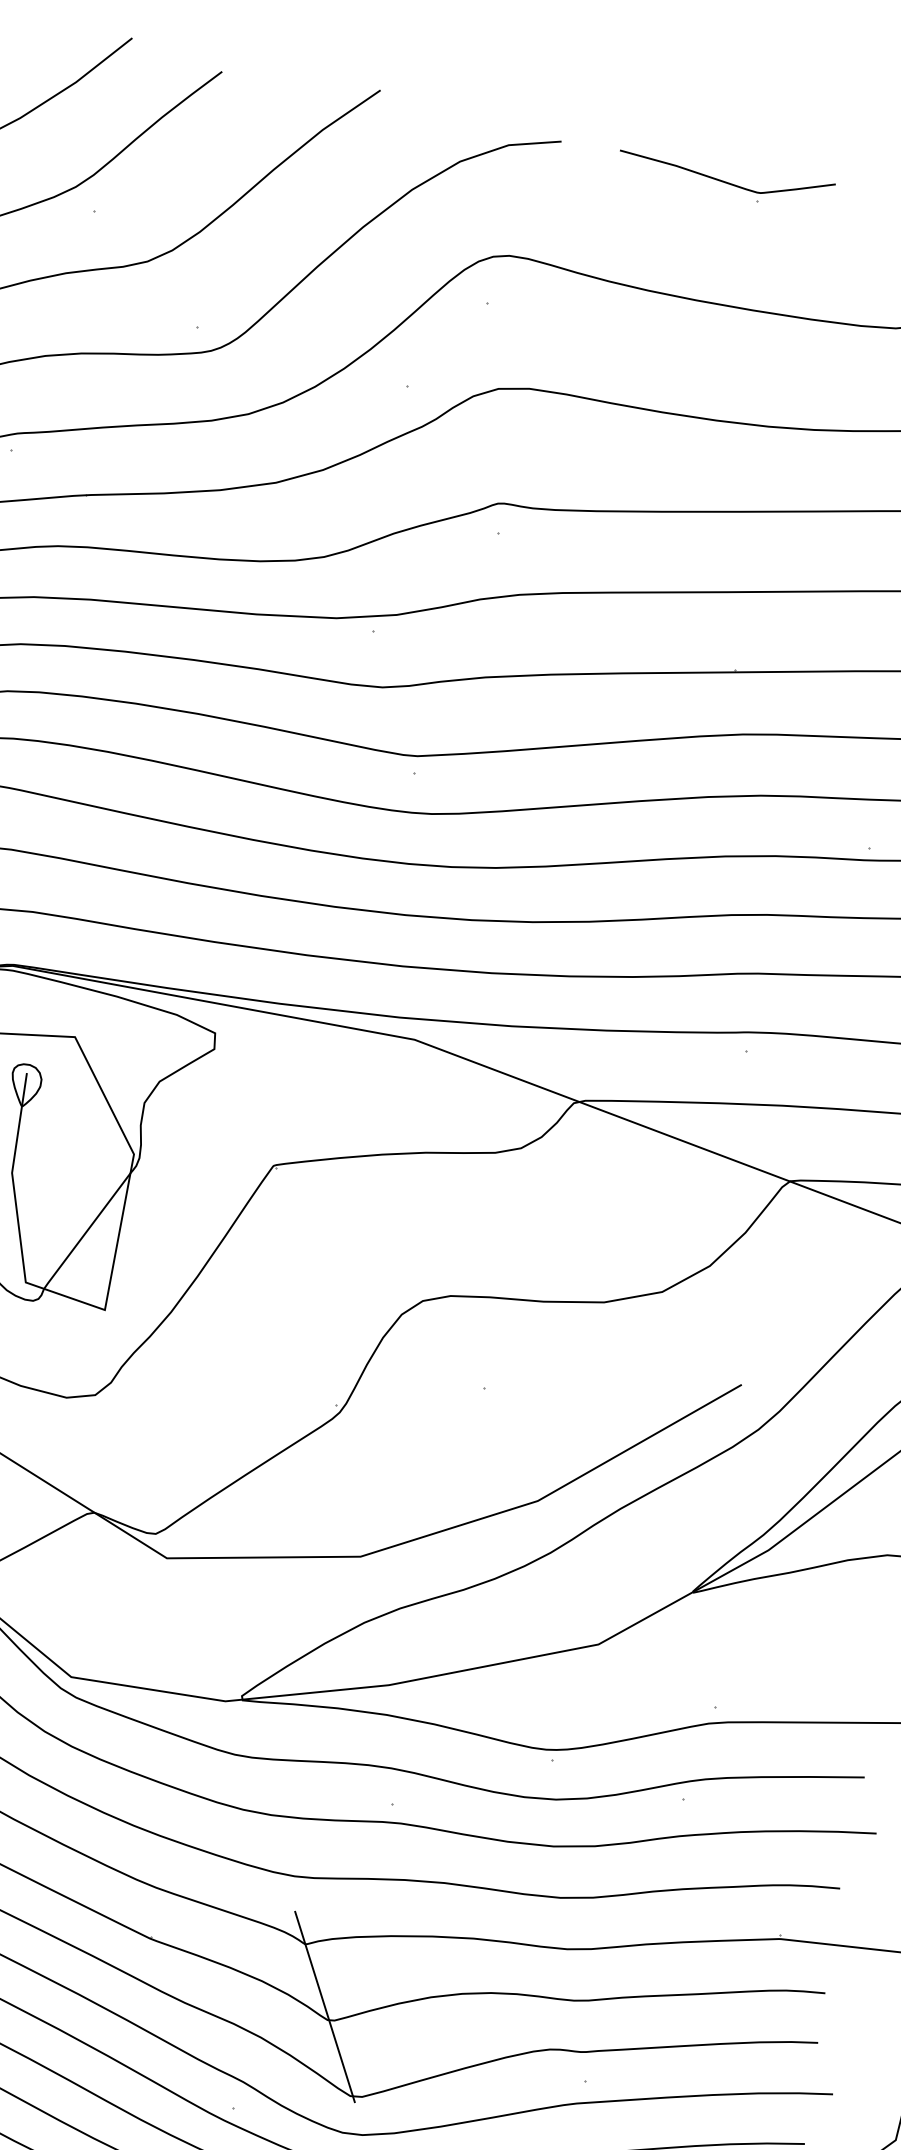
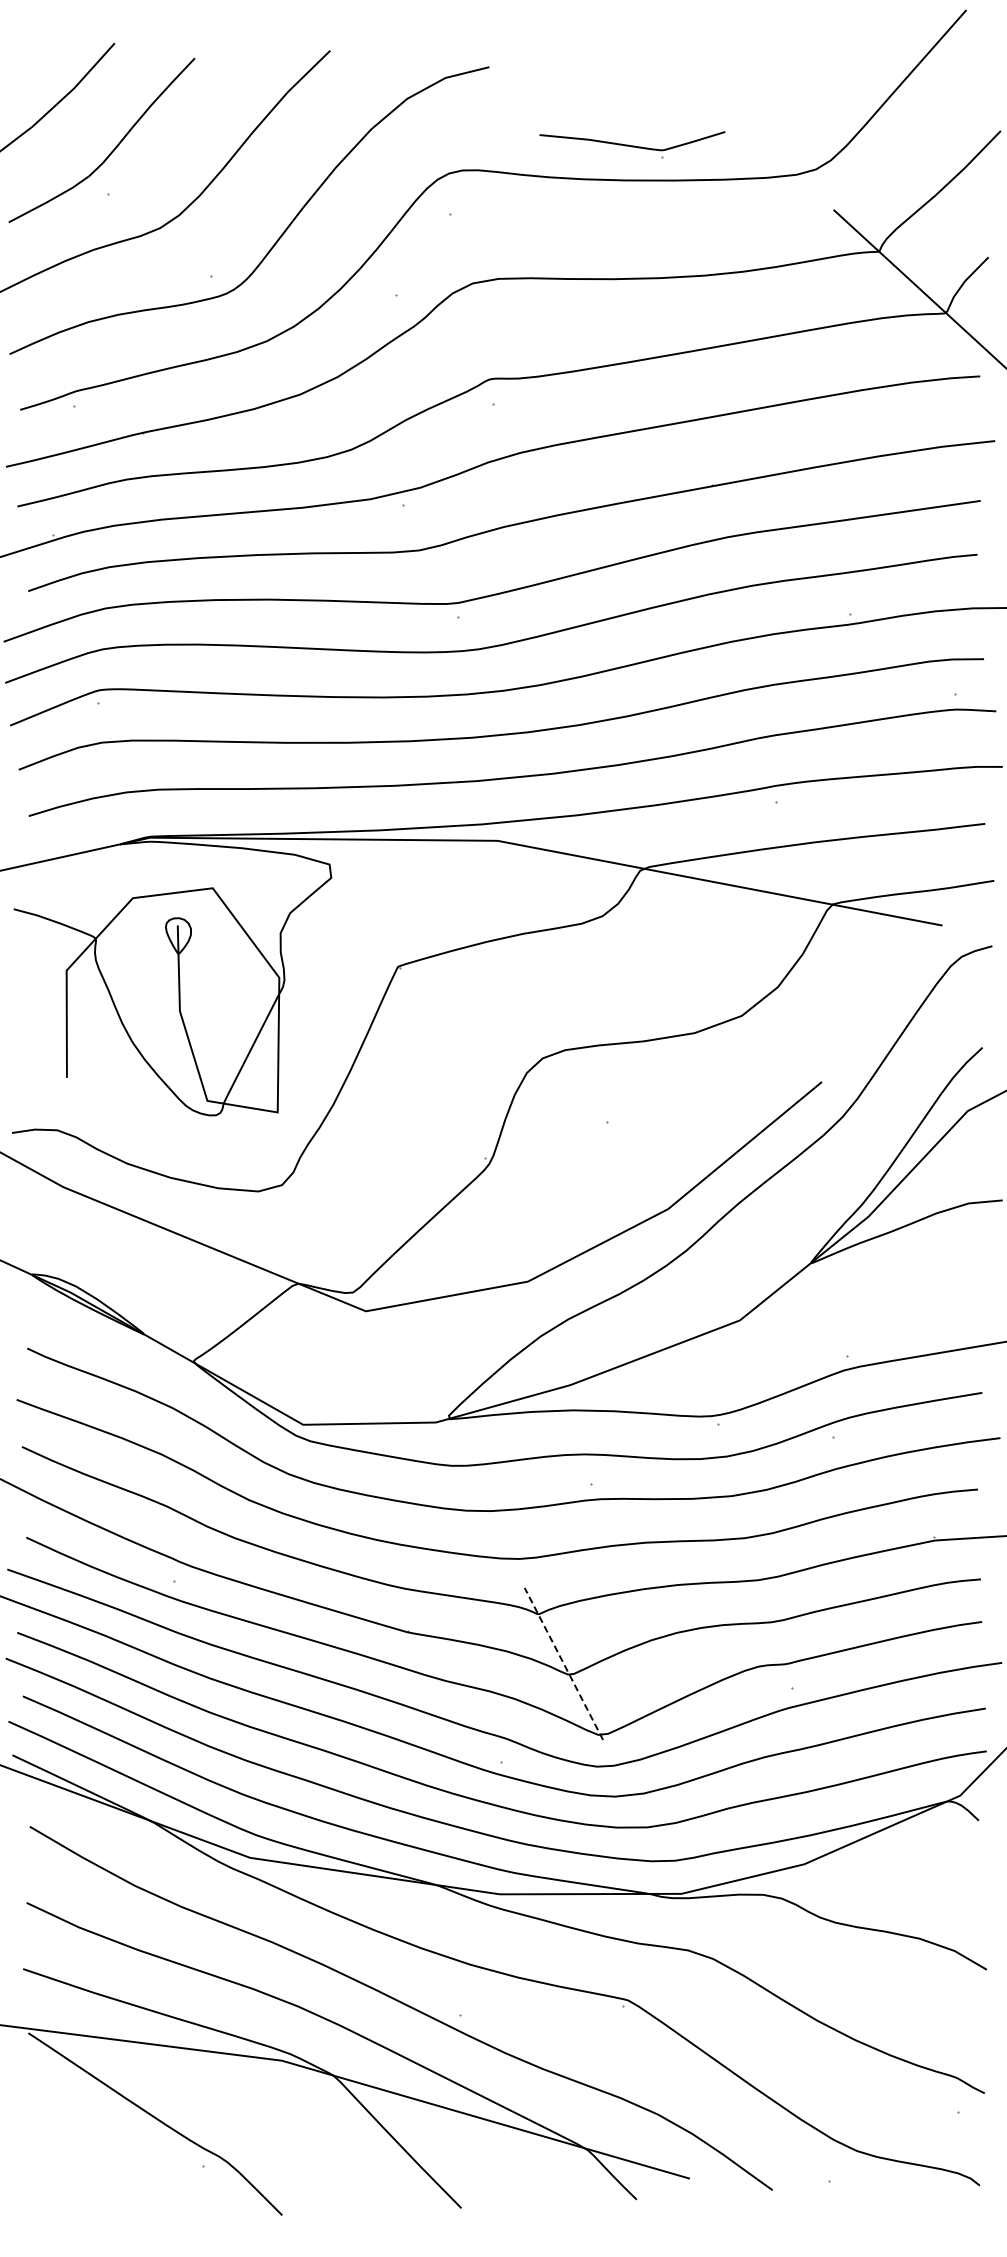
part: (725, 180) -> (632, 144), moved
line: (324, 2006) -> (563, 1663), solid -> dashed

